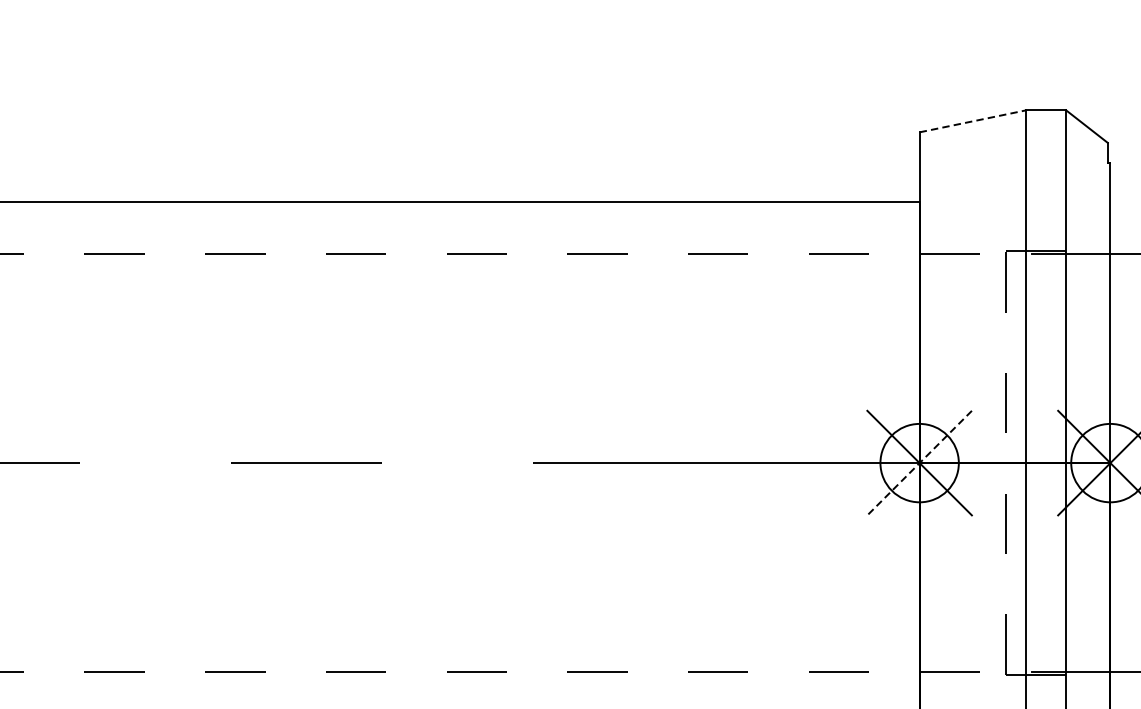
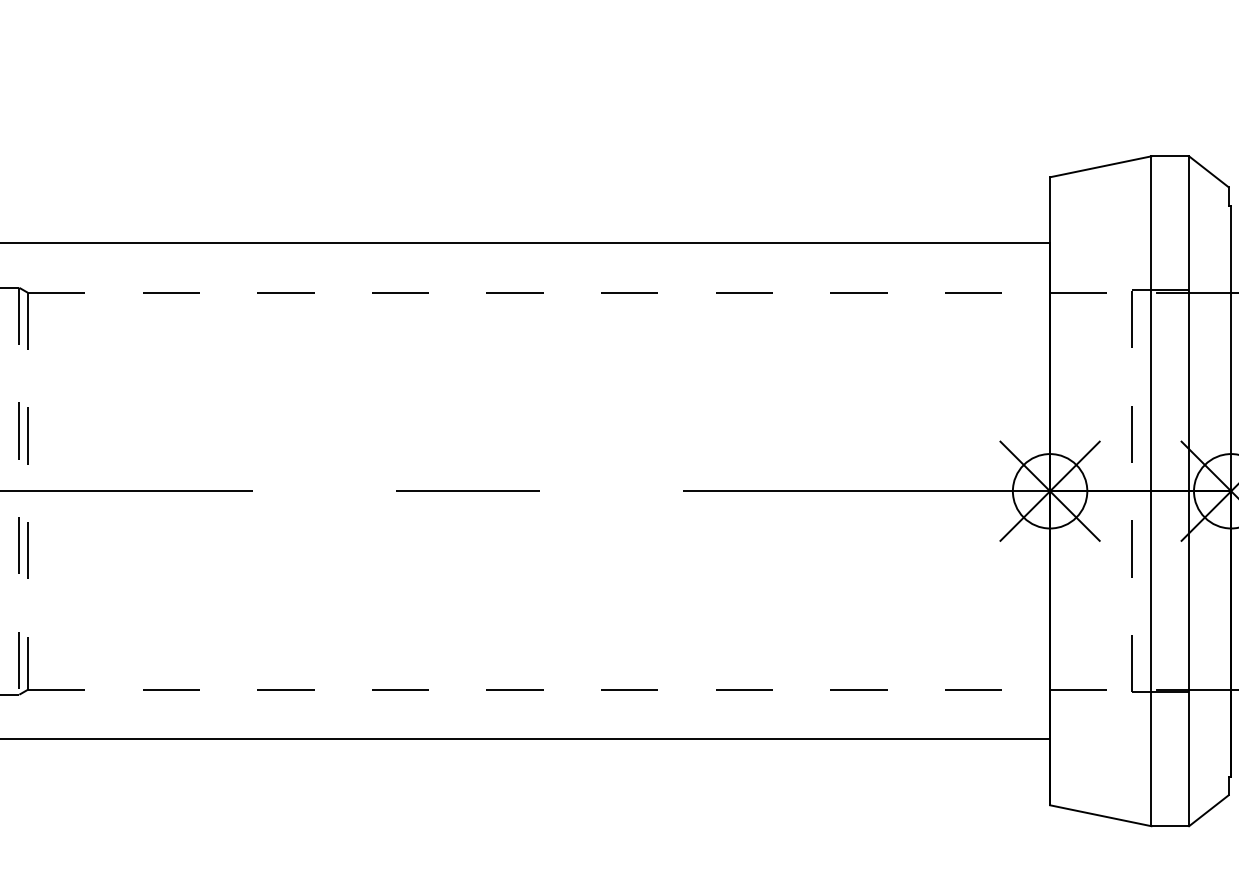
line: (972, 120) -> (1100, 166), dashed -> solid
line: (919, 463) -> (1049, 491), dashed -> solid

